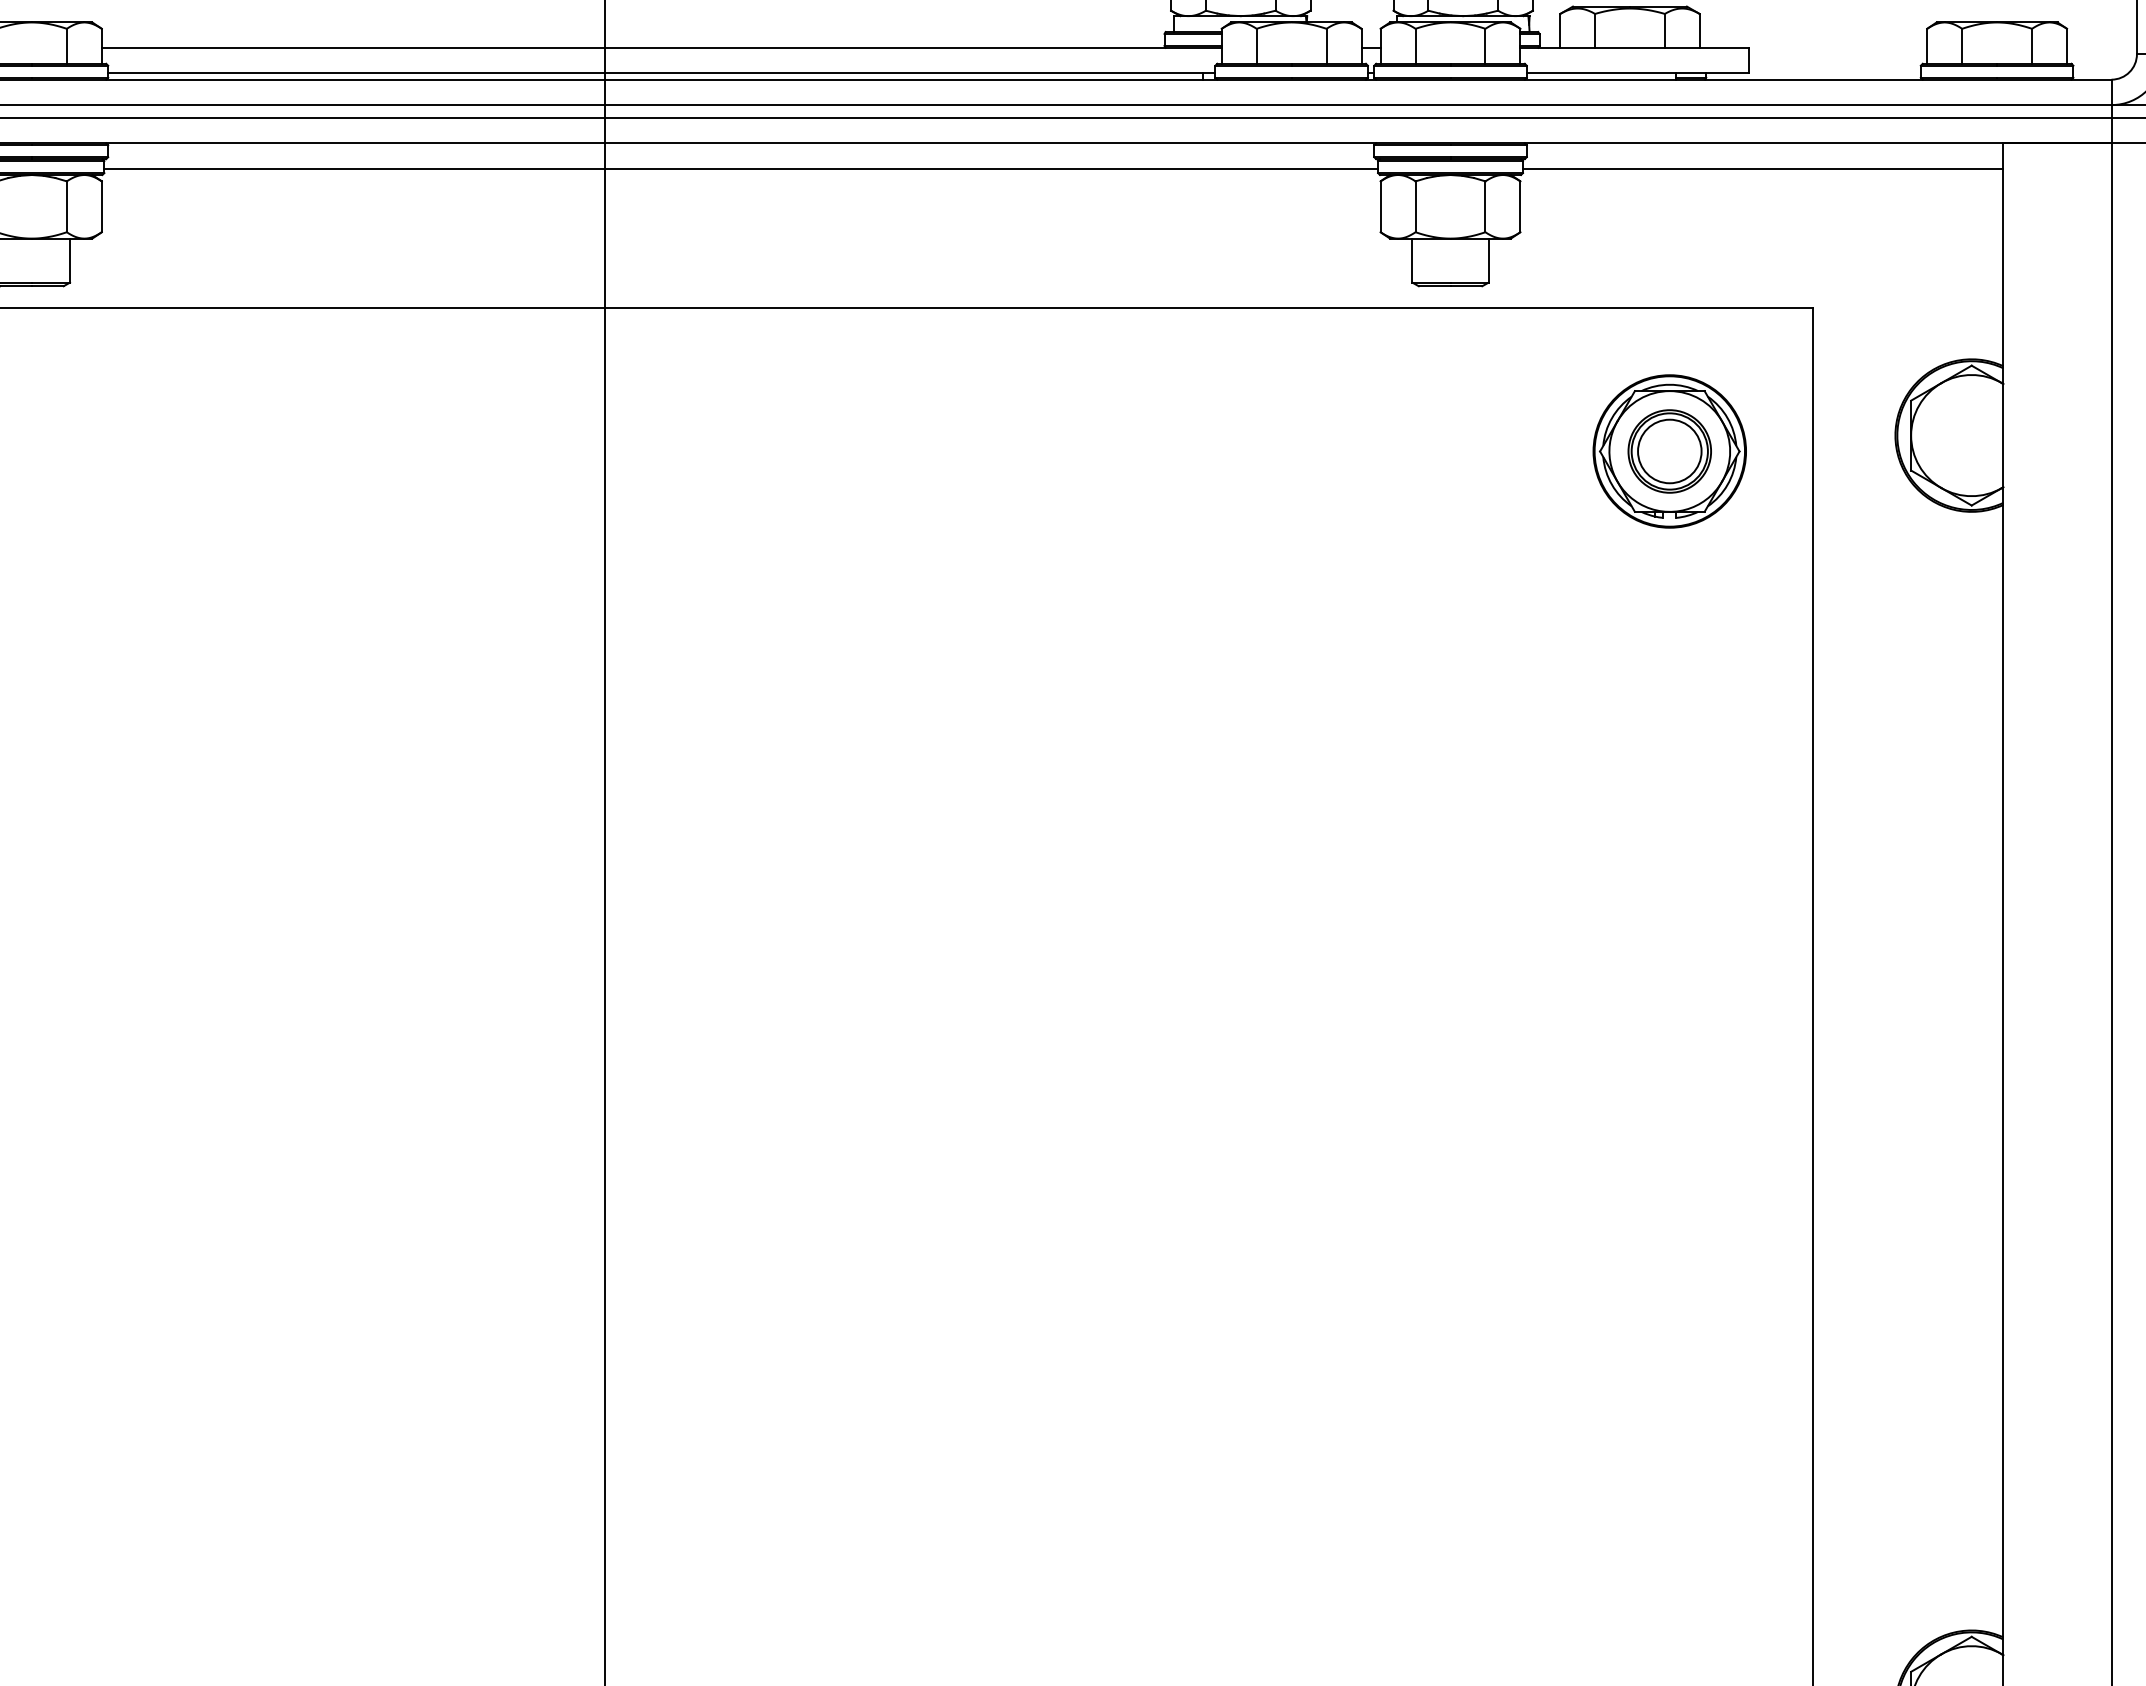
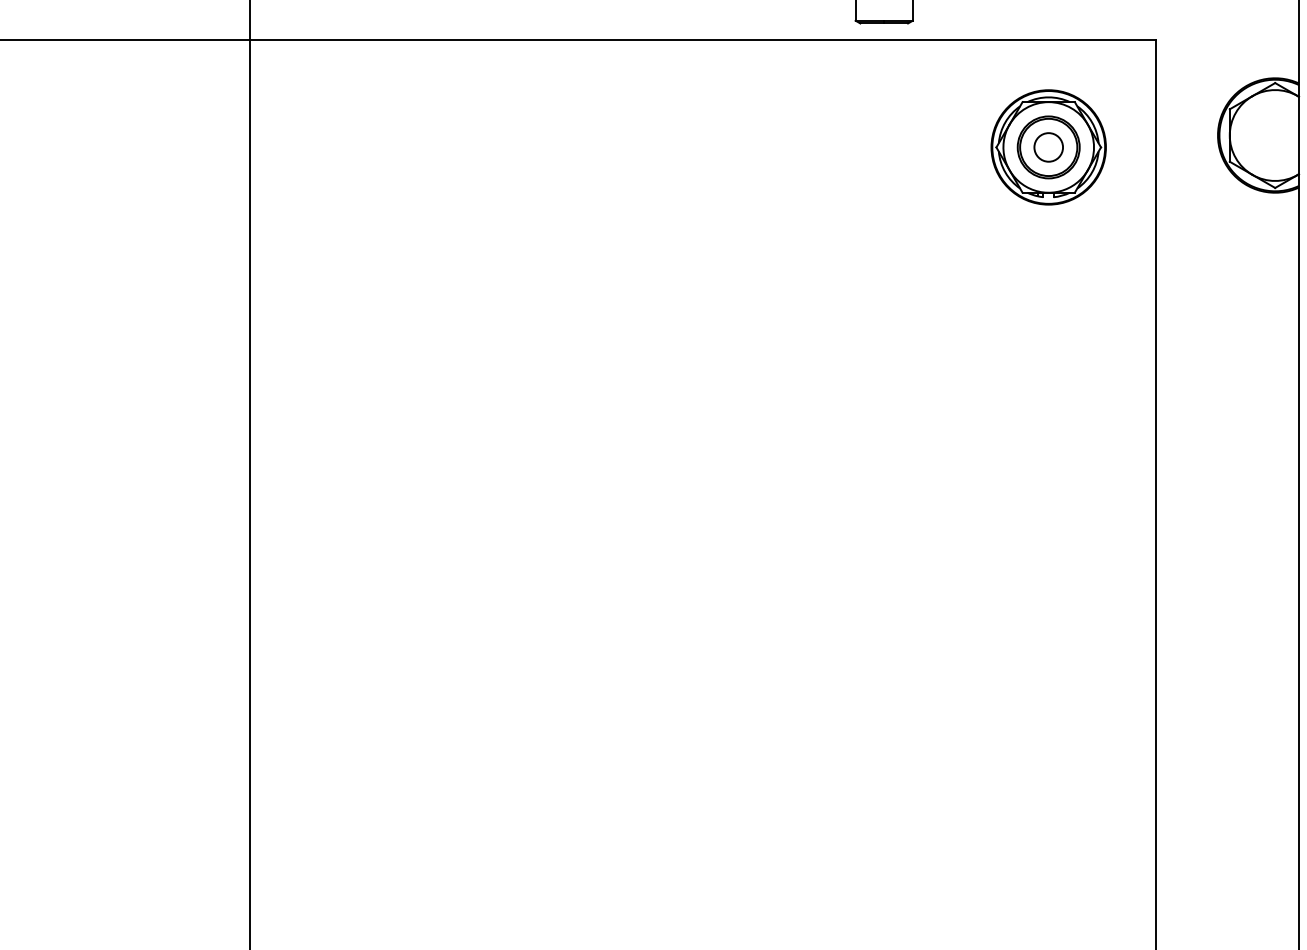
circle: (1669, 451) -> (1048, 147), size x0.6

